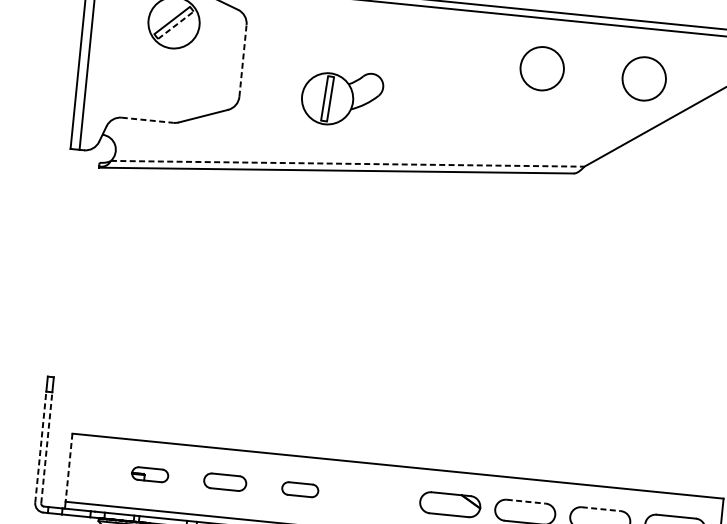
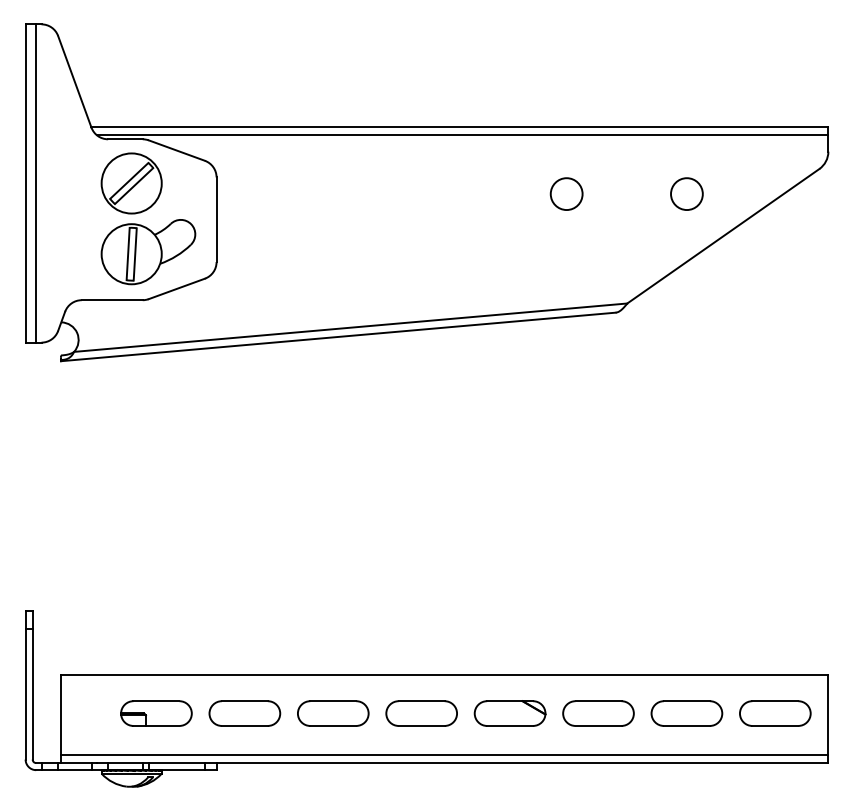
line: (176, 24) -> (134, 185), dashed -> solid
line: (242, 60) -> (216, 219), dashed -> solid
circle: (542, 69) -> (566, 194), size x0.62
circle: (643, 79) -> (686, 194), size x0.62
part: (341, 98) -> (148, 252), moved
line: (147, 120) -> (112, 300), dashed -> solid
line: (347, 163) -> (350, 327), dashed -> solid
line: (40, 446) -> (25, 693), dashed -> solid
line: (46, 447) -> (32, 693), dashed -> solid
line: (68, 468) -> (60, 715), dashed -> solid
part: (150, 474) -> (156, 713), size x1.67
part: (224, 482) -> (244, 713), size x1.43
part: (300, 489) -> (333, 713), size x1.67
part: (375, 497) -> (421, 713), added
line: (526, 501) -> (598, 701), dashed -> solid
line: (600, 509) -> (686, 701), dashed -> solid

